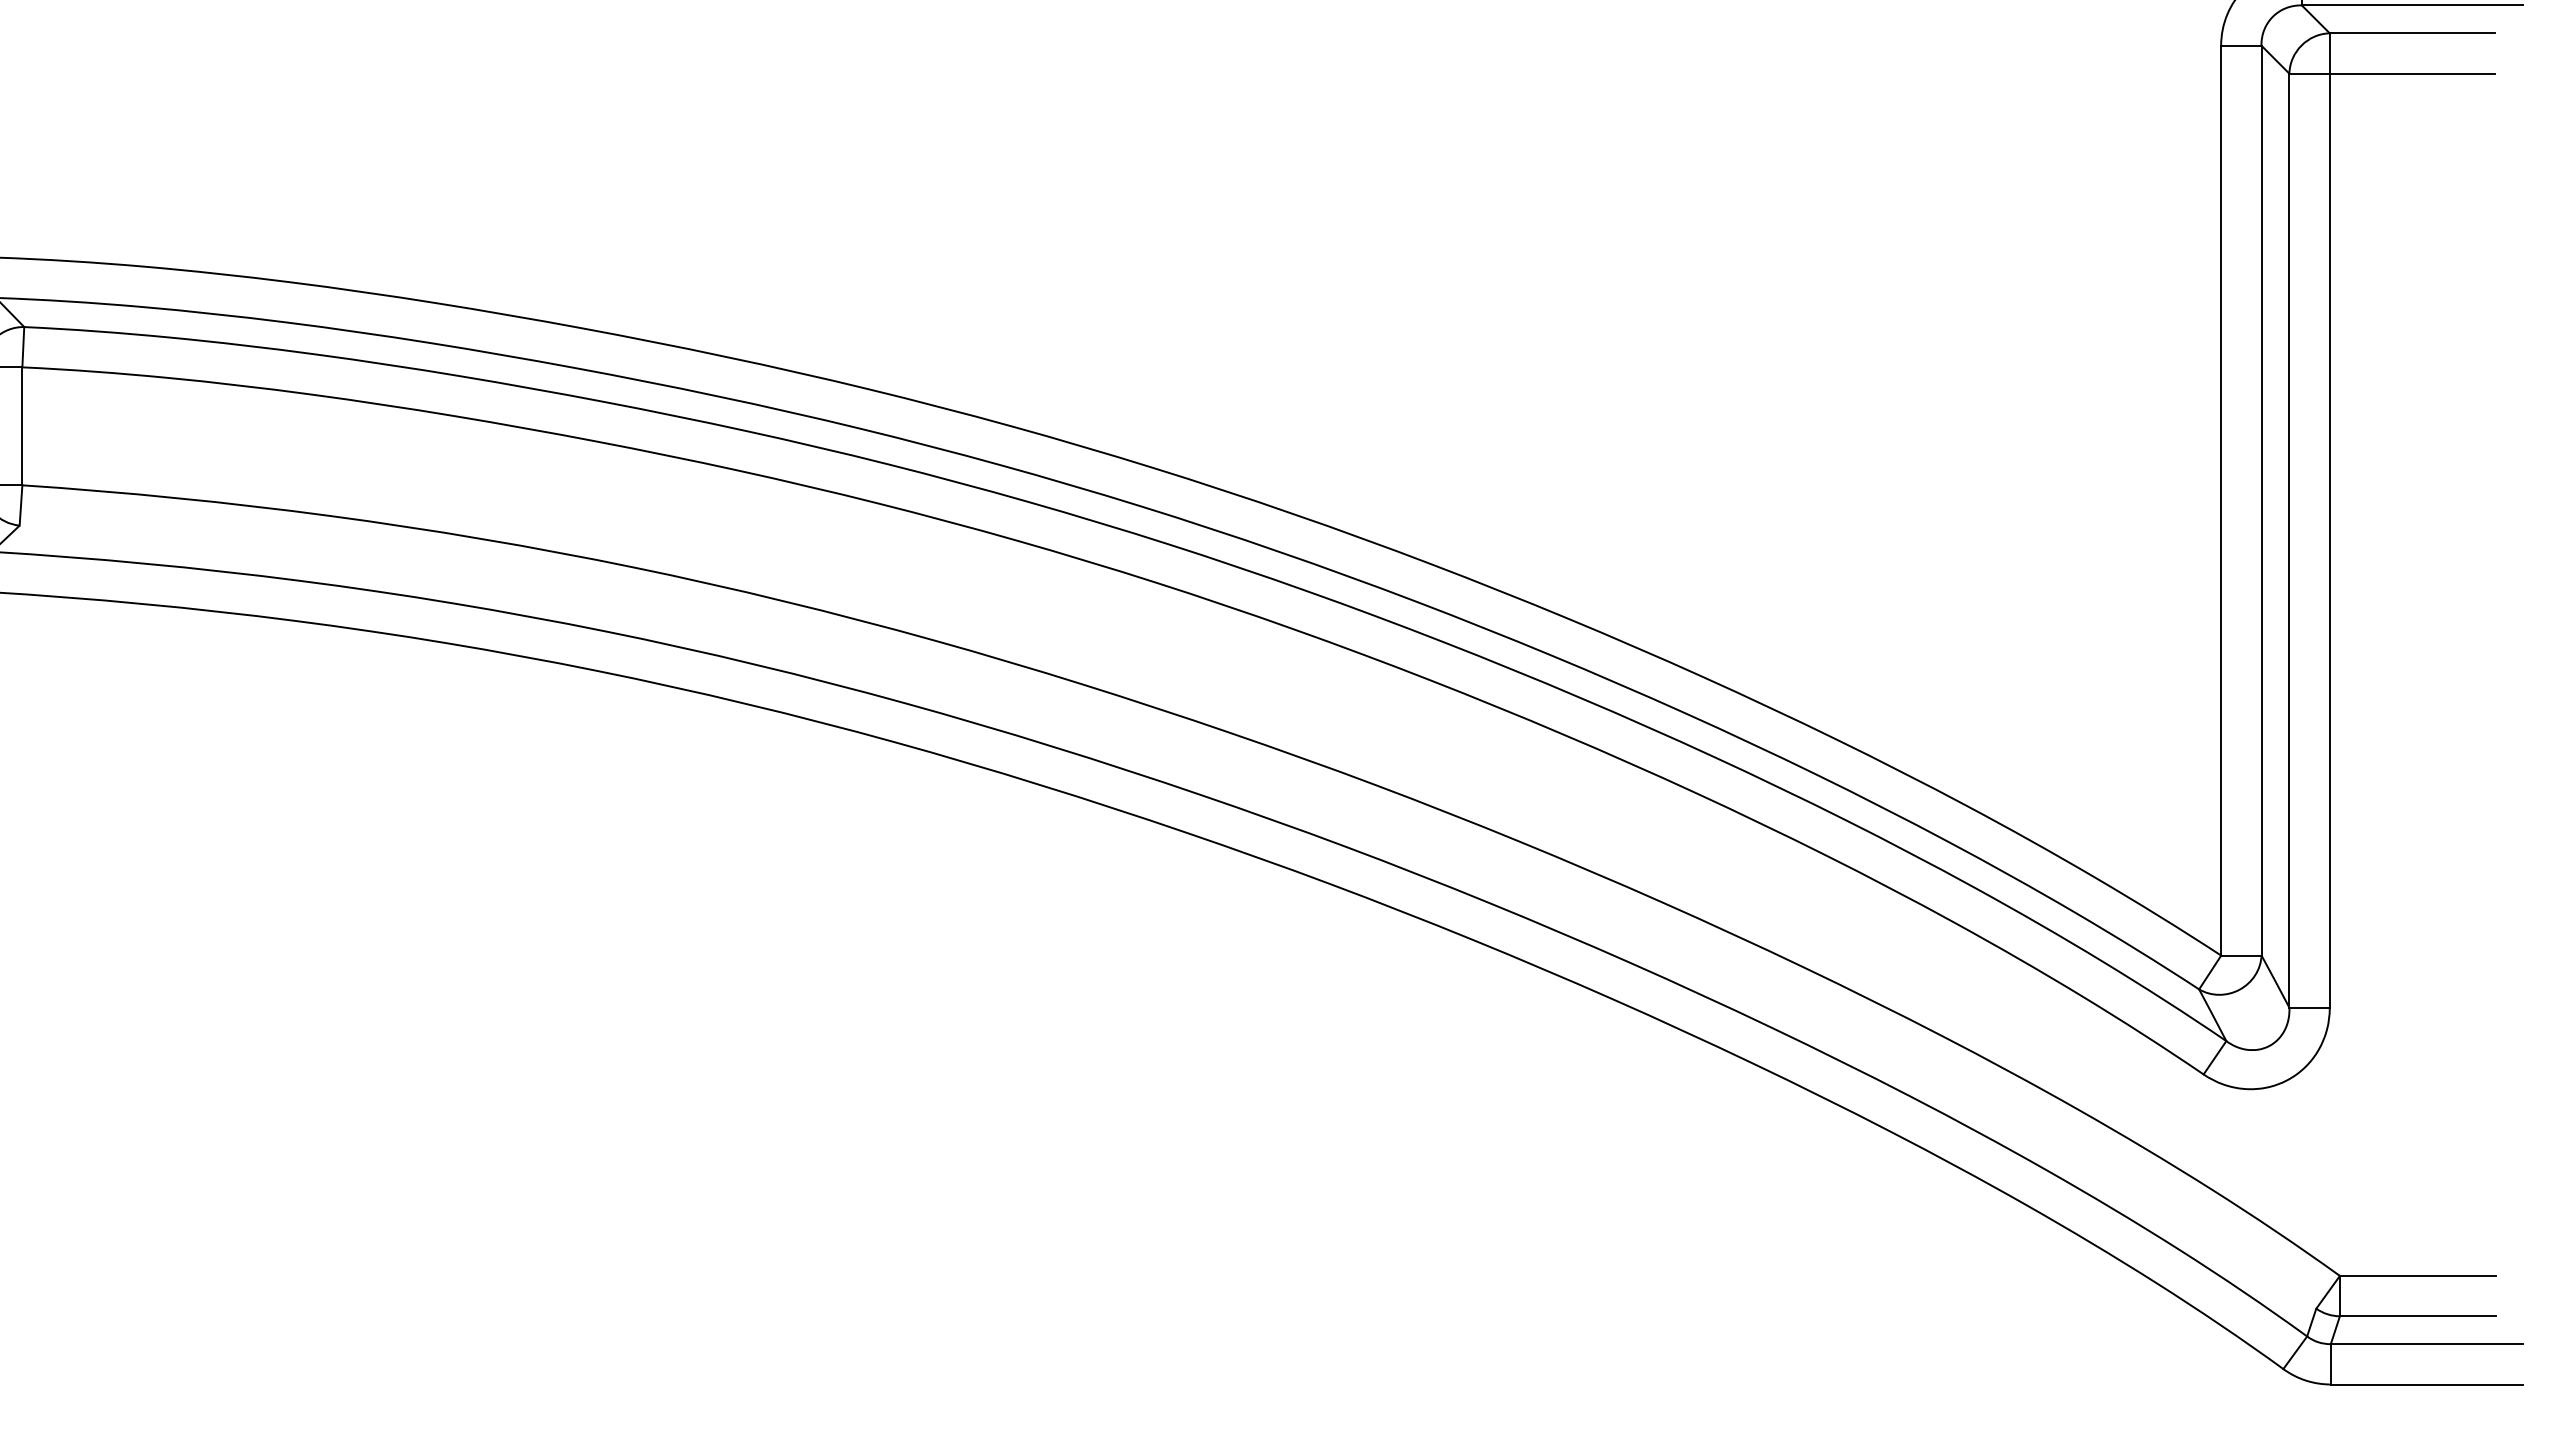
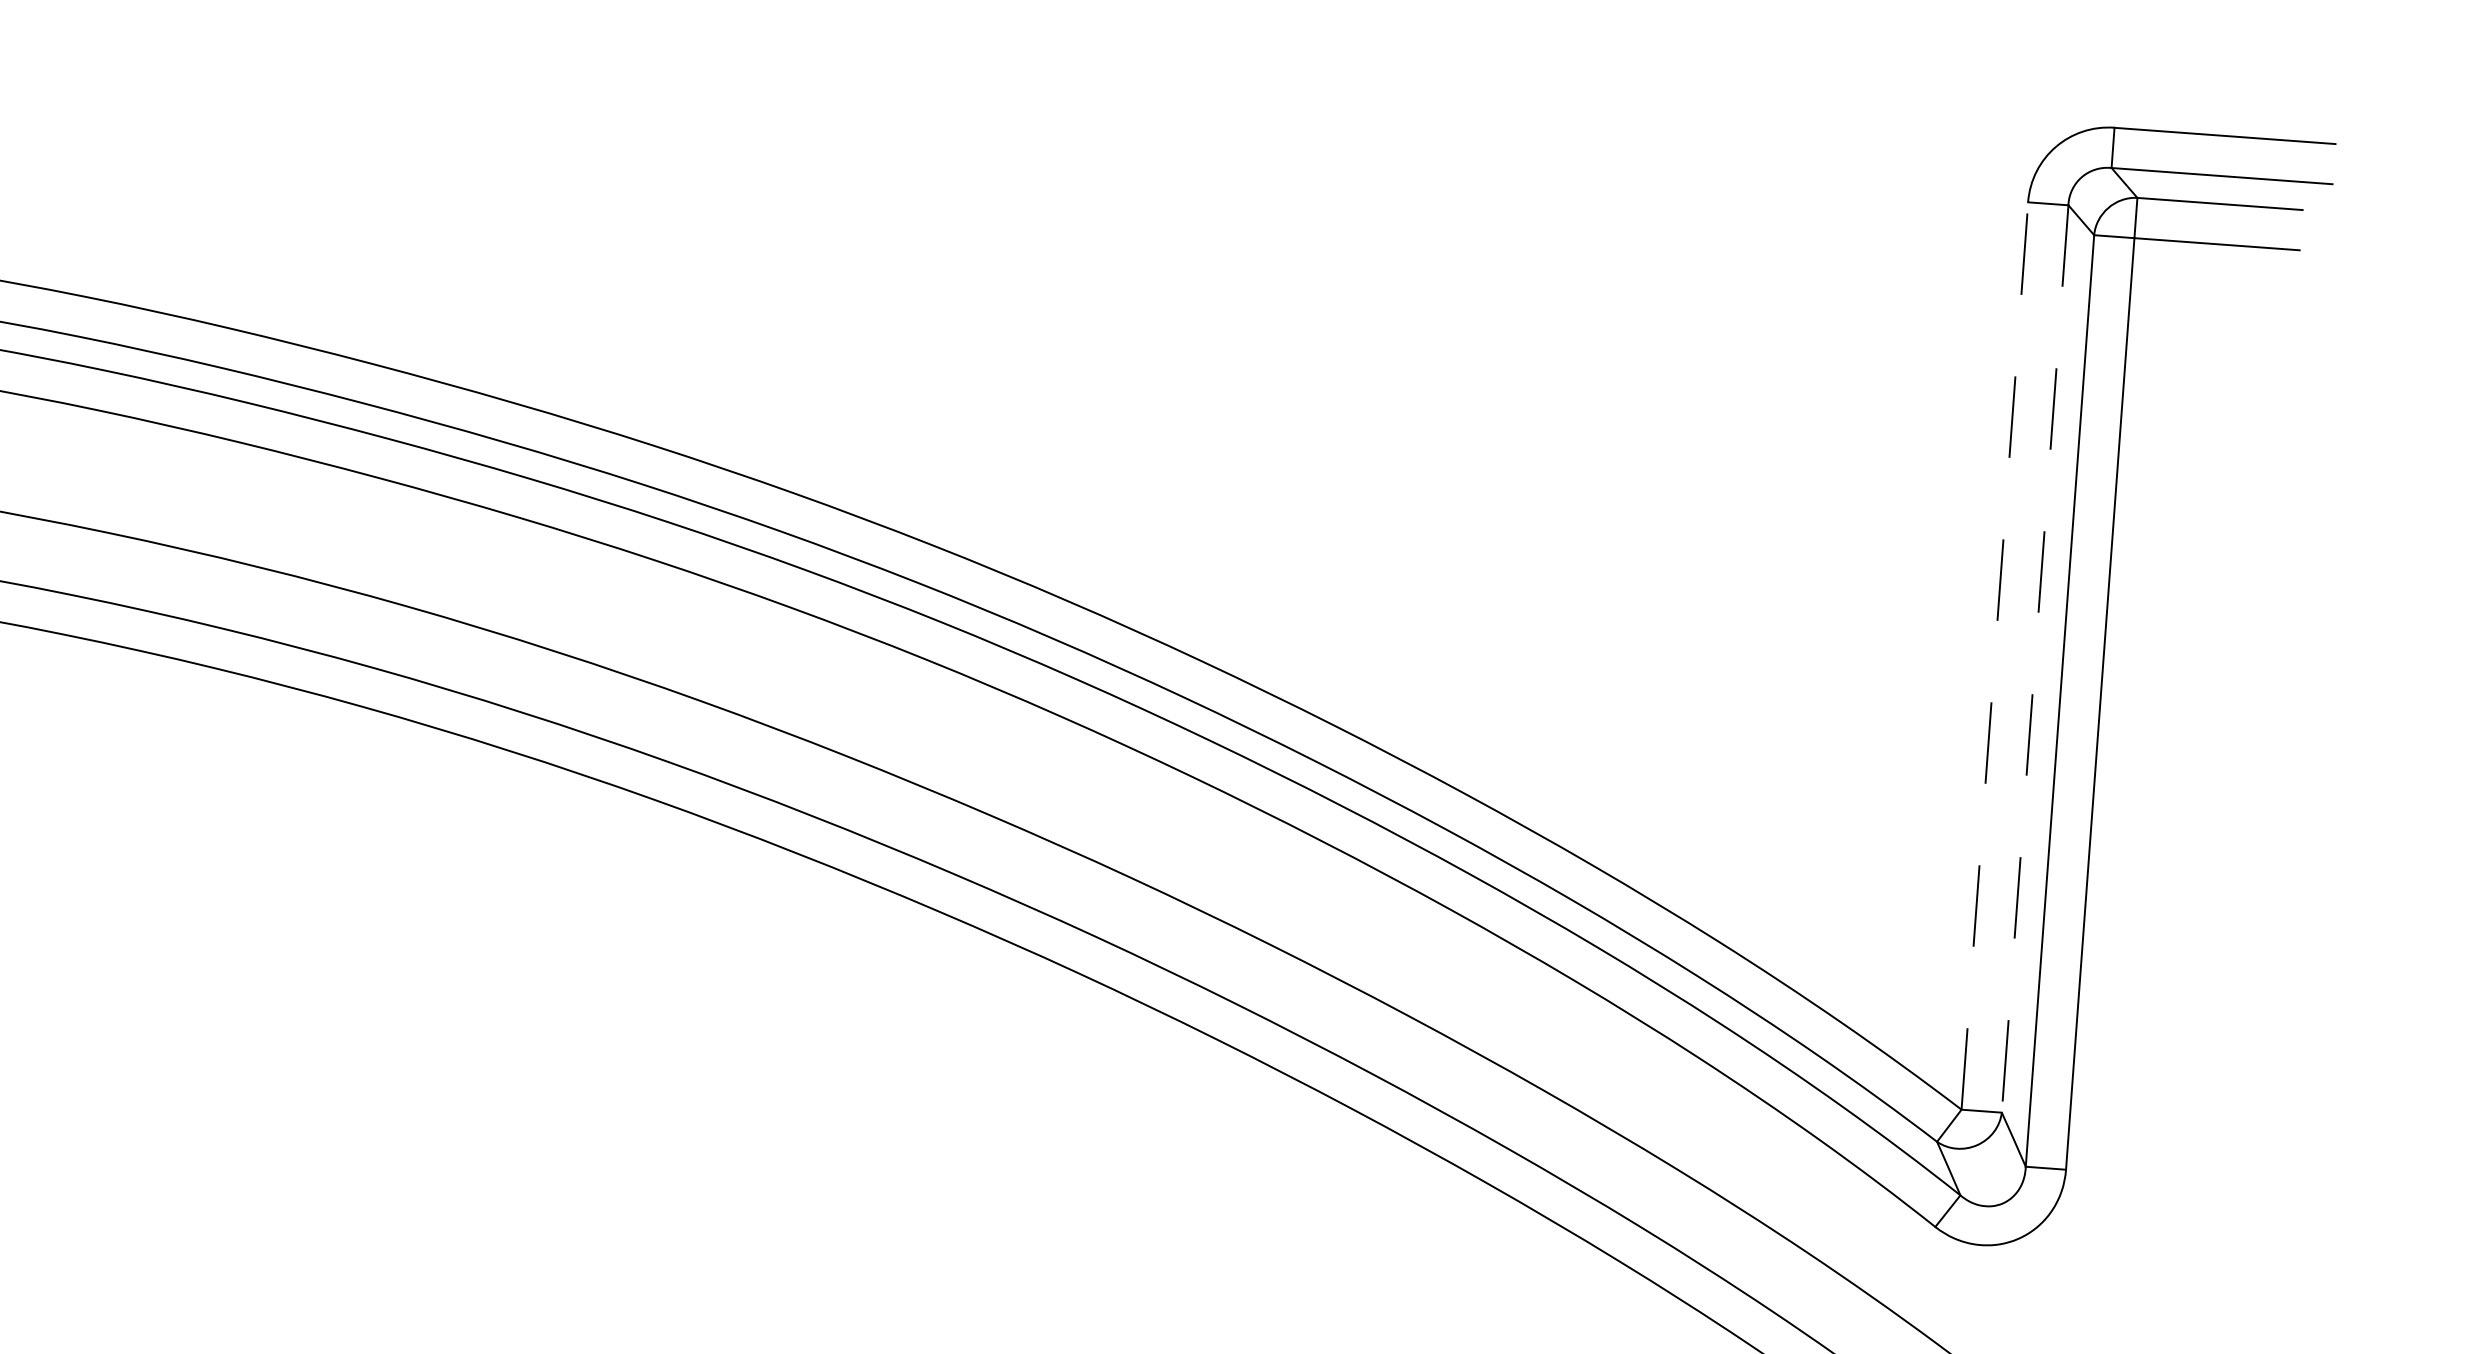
line: (2221, 500) -> (1995, 655), solid -> dashed
line: (2261, 500) -> (2035, 658), solid -> dashed

